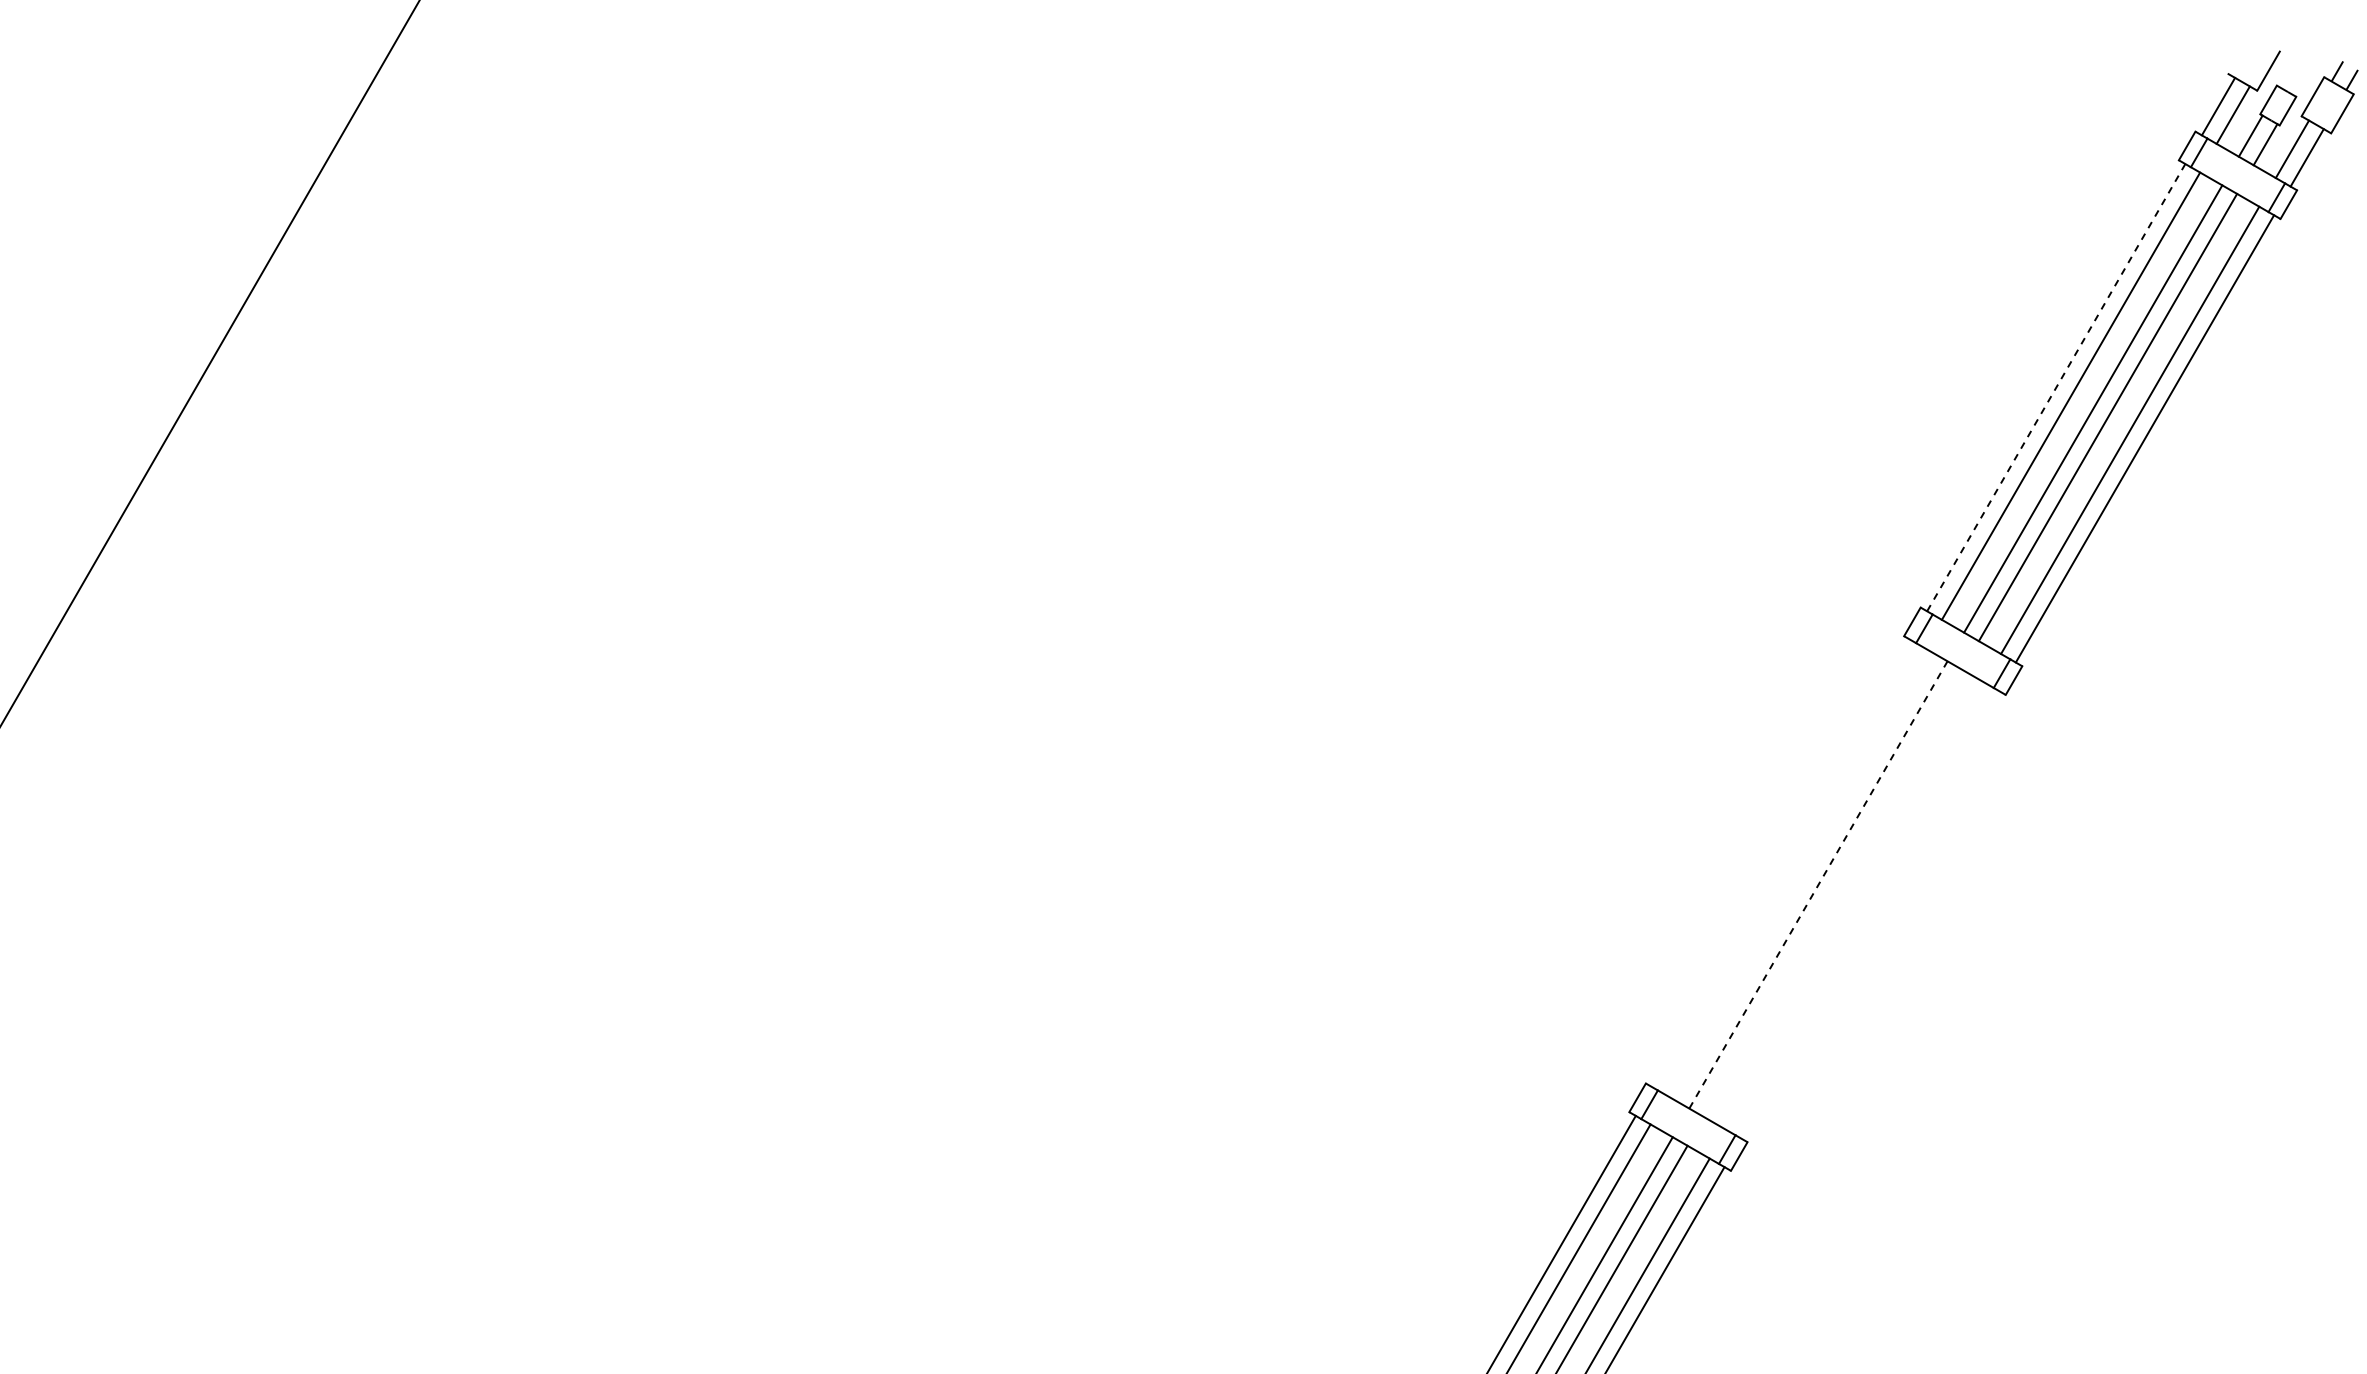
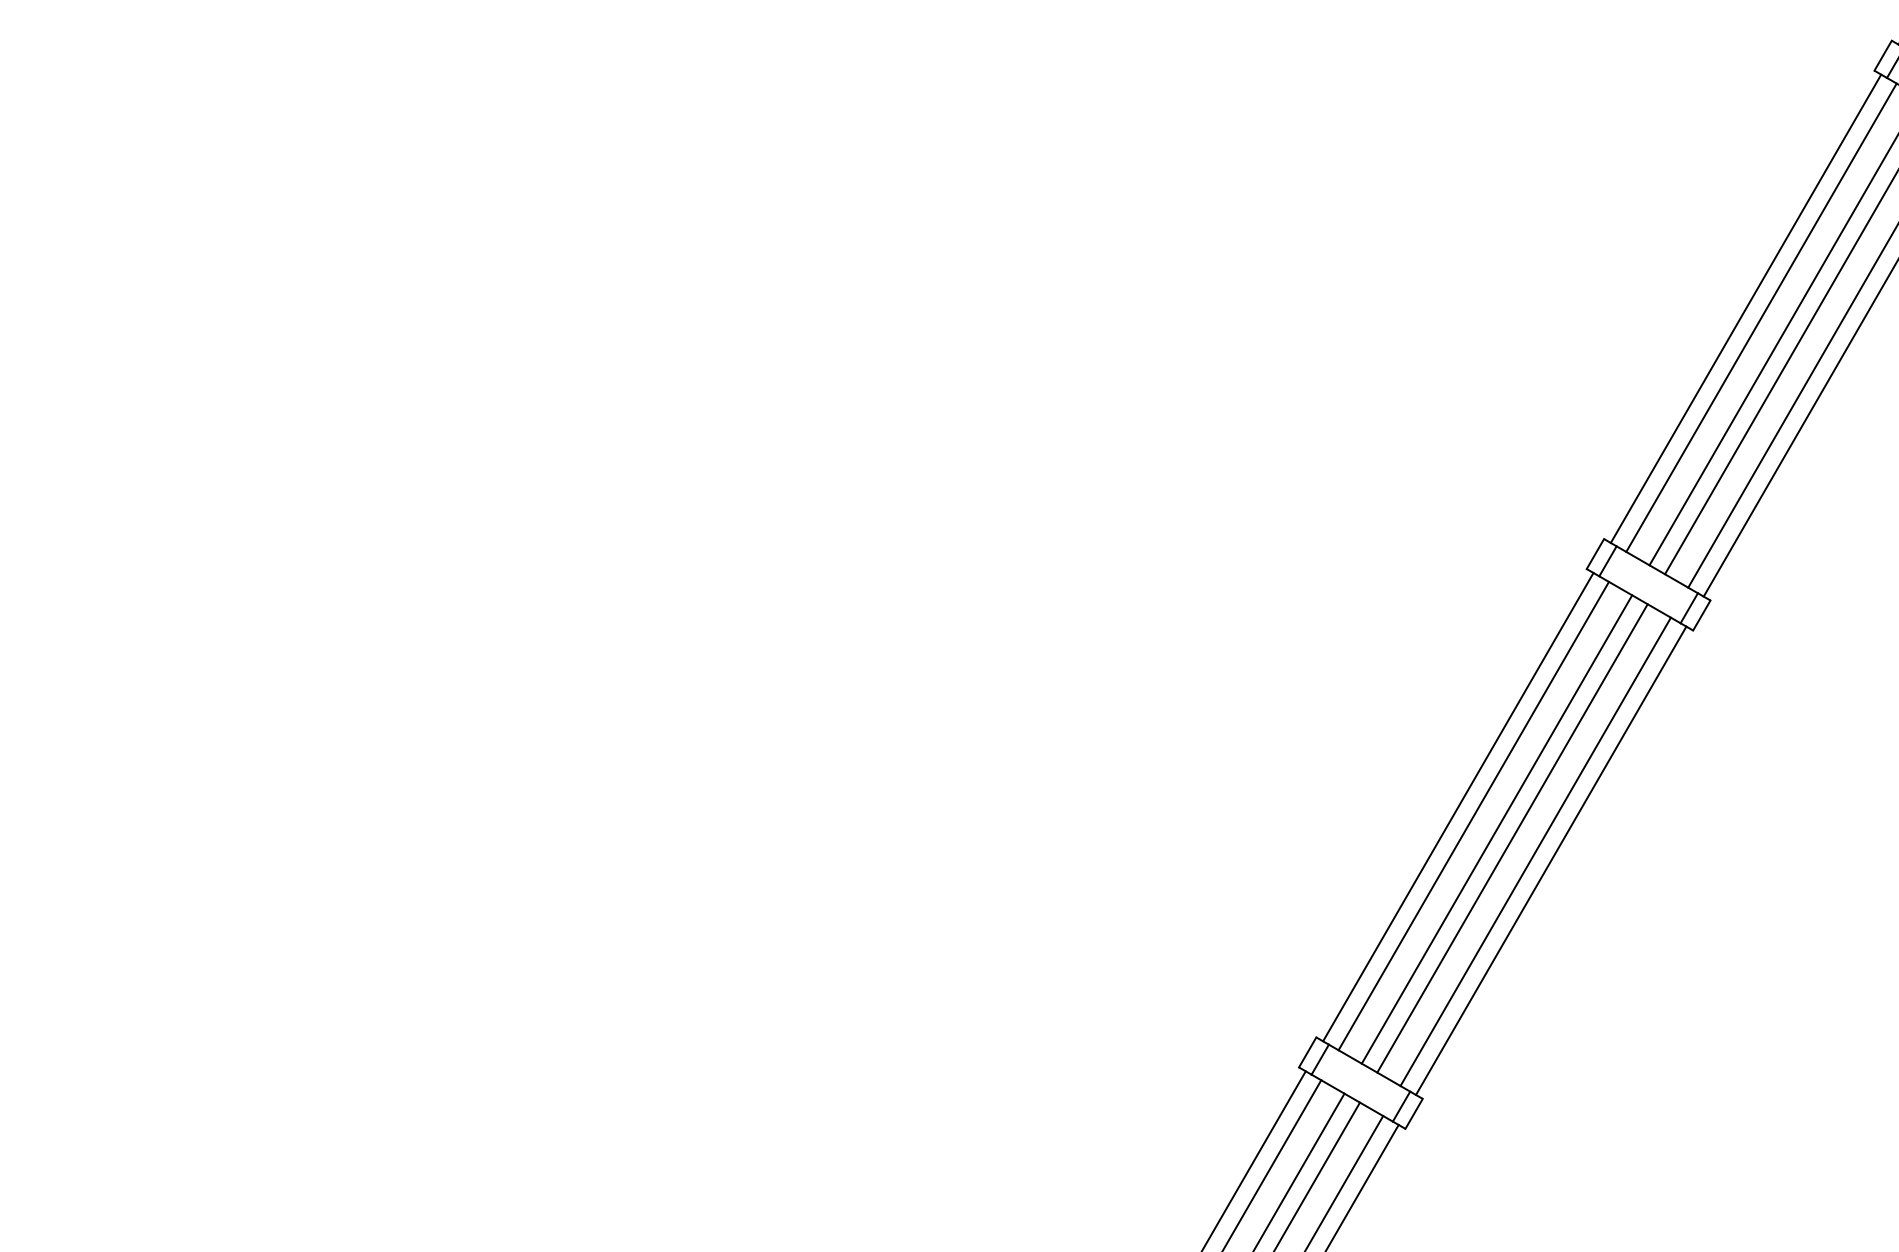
line: (2056, 388) -> (1746, 309), dashed -> solid
line: (1781, 863) -> (1458, 807), added
line: (1796, 871) -> (1474, 815), added
line: (1818, 885) -> (1497, 830), dashed -> solid
line: (1833, 893) -> (1512, 838), added
line: (1855, 905) -> (1535, 851), added
line: (1870, 914) -> (1551, 860), added

